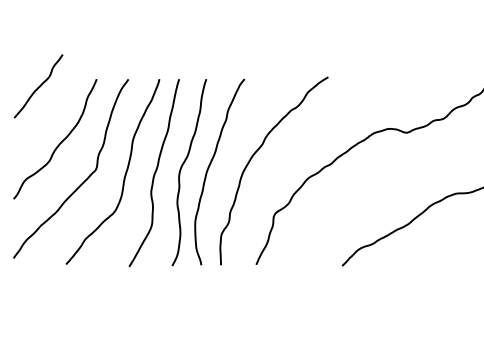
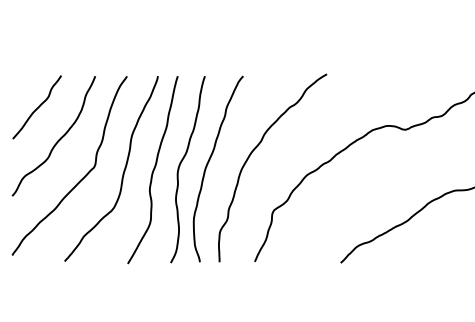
curve: (38, 86) -> (37, 107), moved

